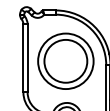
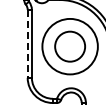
line: (23, 58) -> (27, 43), solid -> dashed
circle: (65, 60) -> (69, 45), size x0.7

